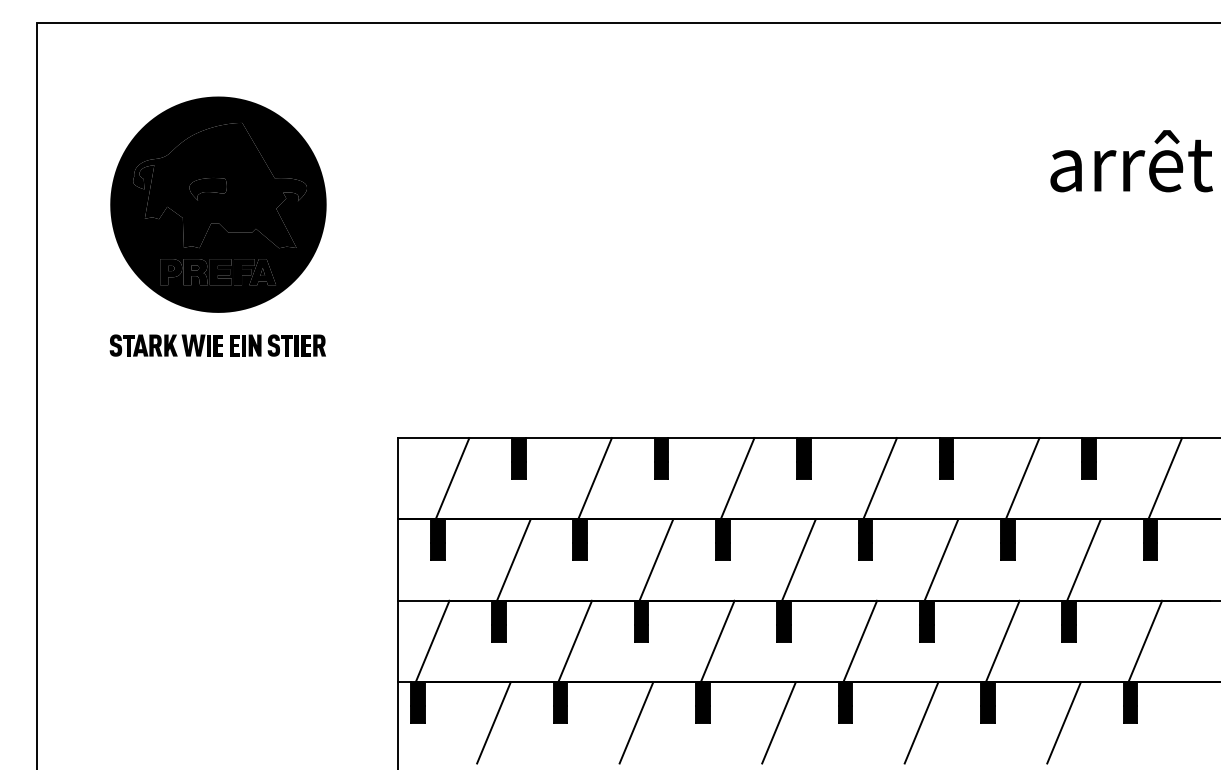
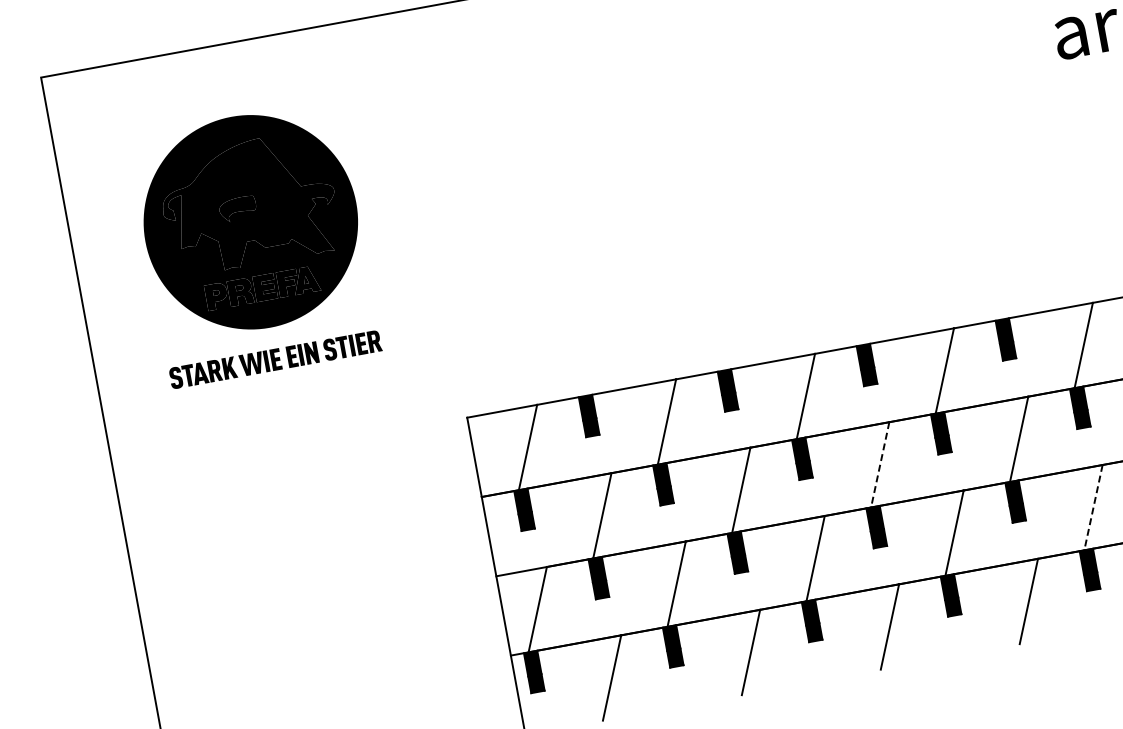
line: (798, 560) -> (879, 465), solid -> dashed
line: (1002, 641) -> (1093, 507), solid -> dashed

